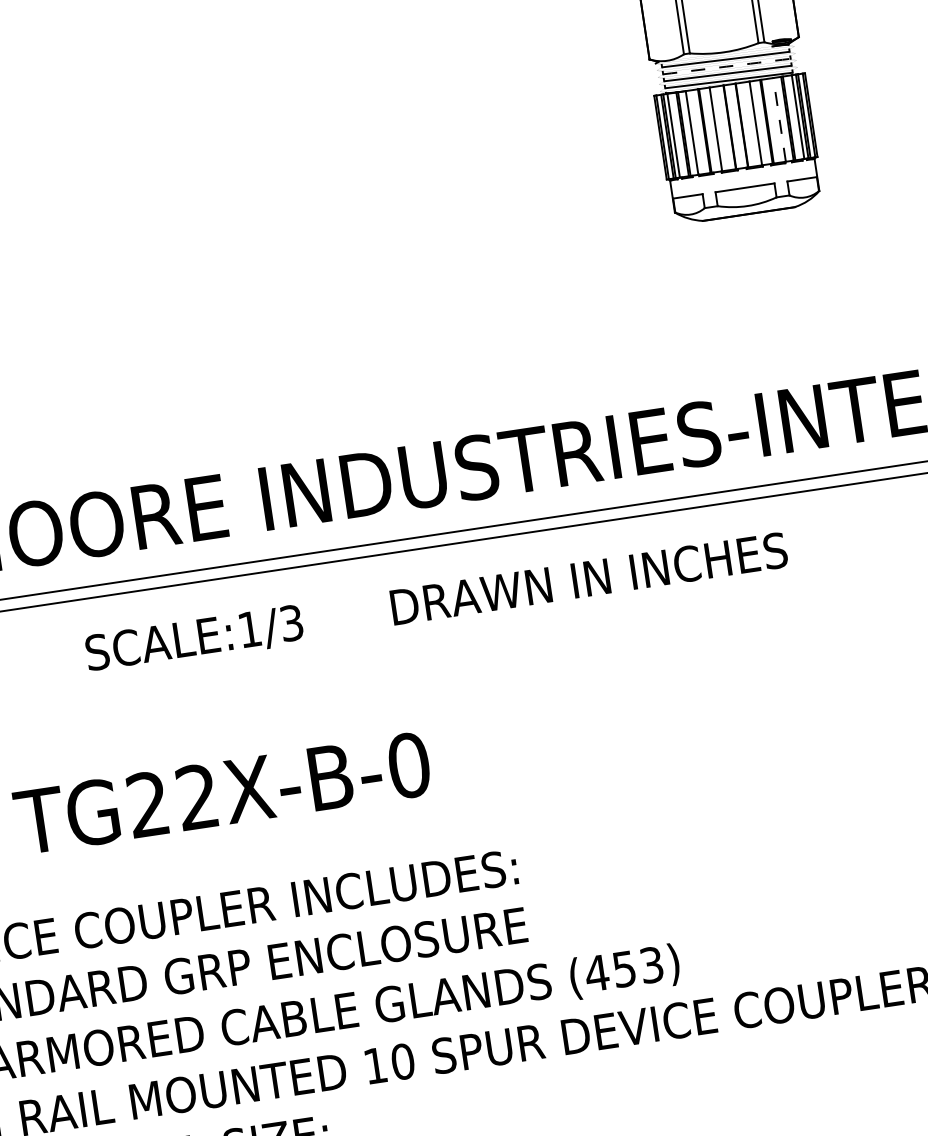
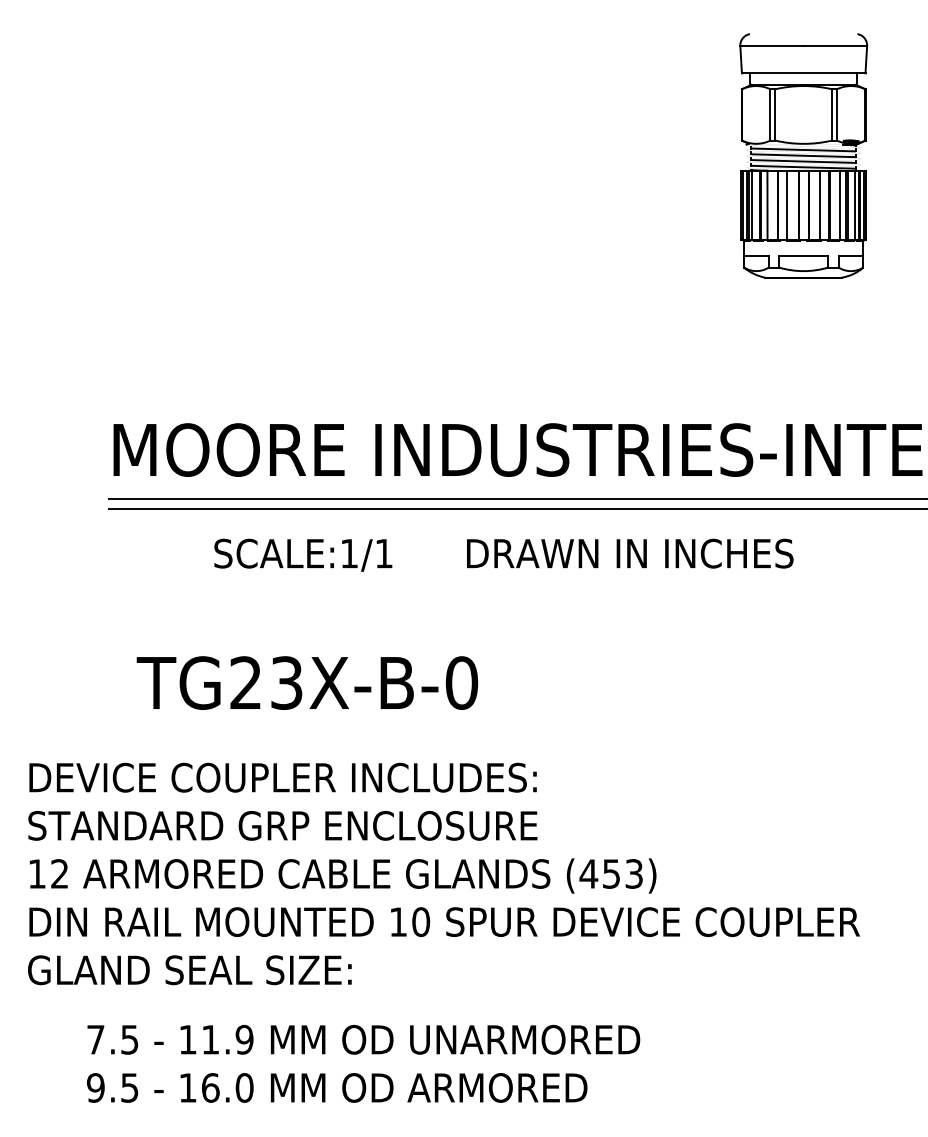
arc: (726, 66) -> (803, 155), dashed -> solid
line: (779, 120) -> (839, 205), dashed -> solid
text: (290, 623) -> (383, 553), SCALE:1/3 -> SCALE:1/1
text: (197, 796) -> (286, 682), TG22X-B-0 -> TG23X-B-0

